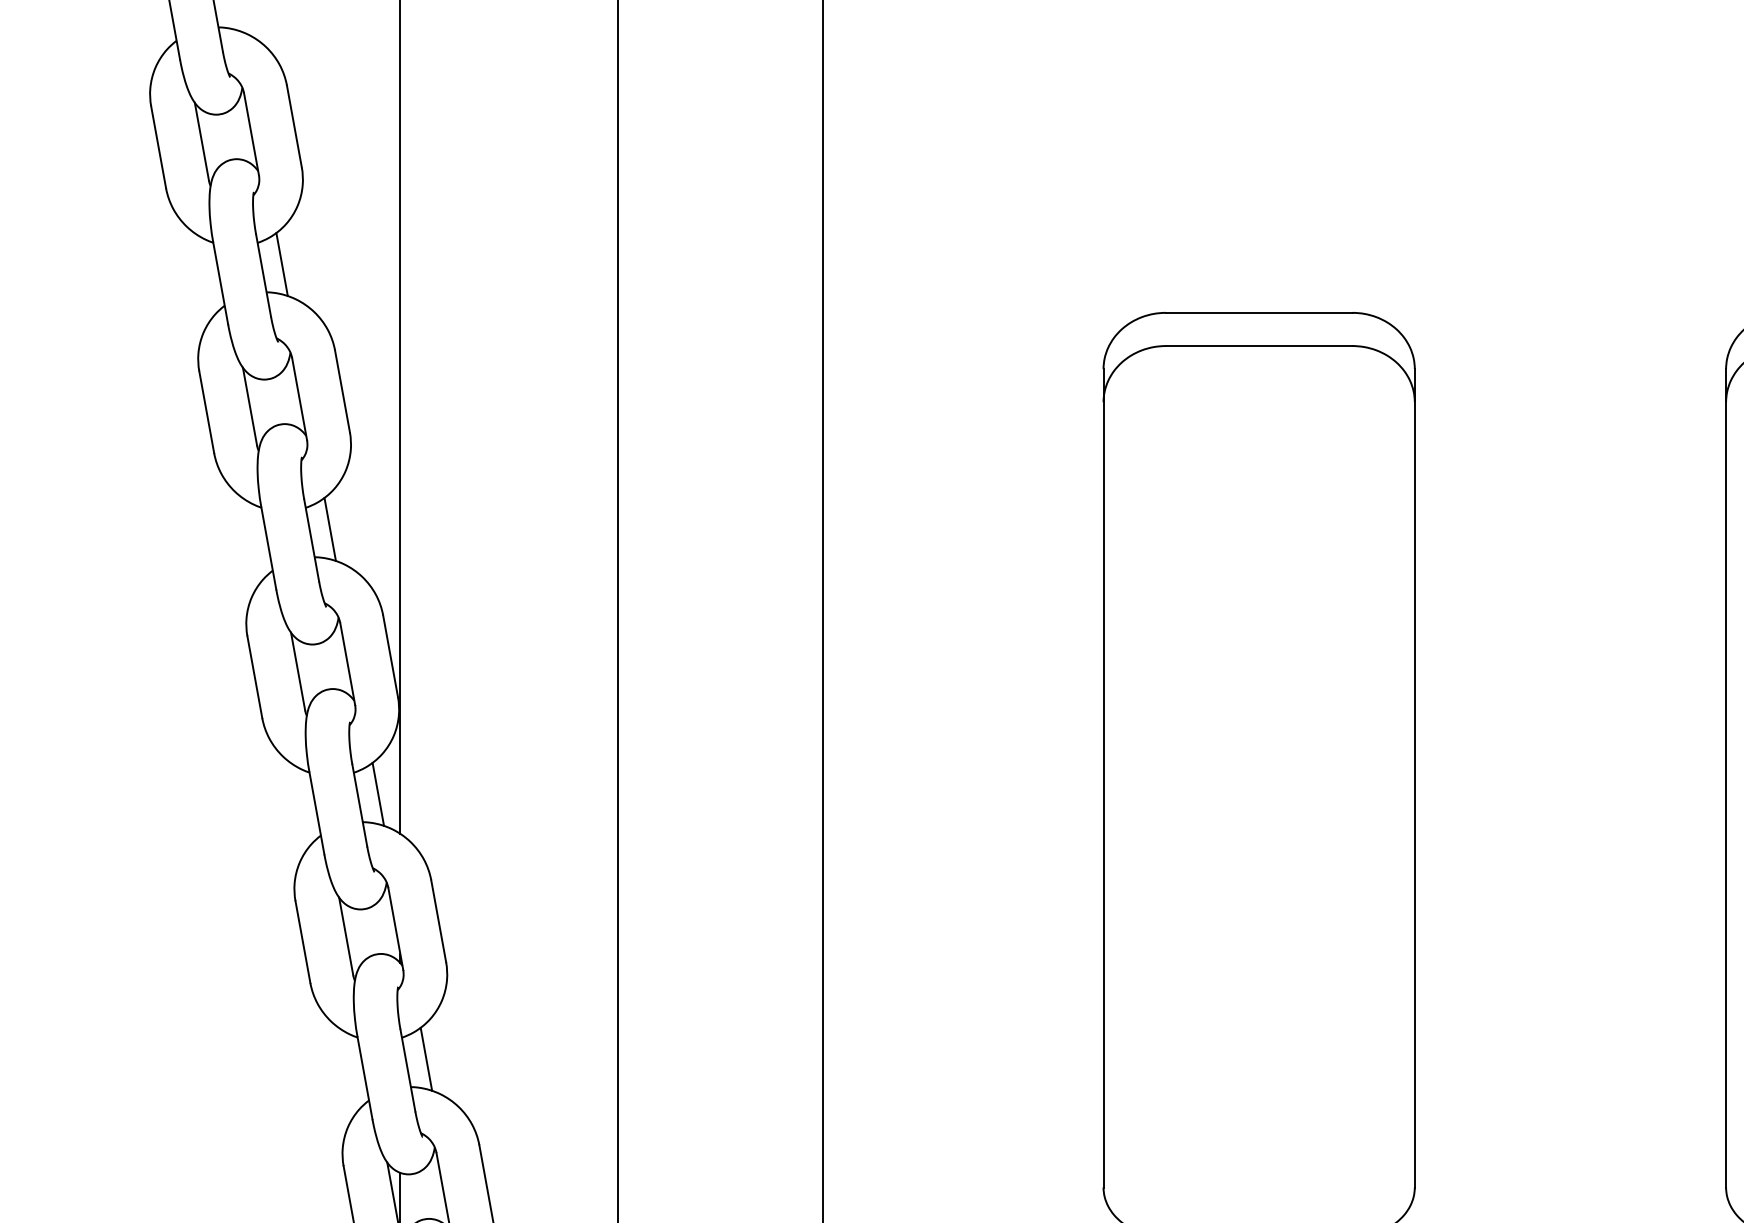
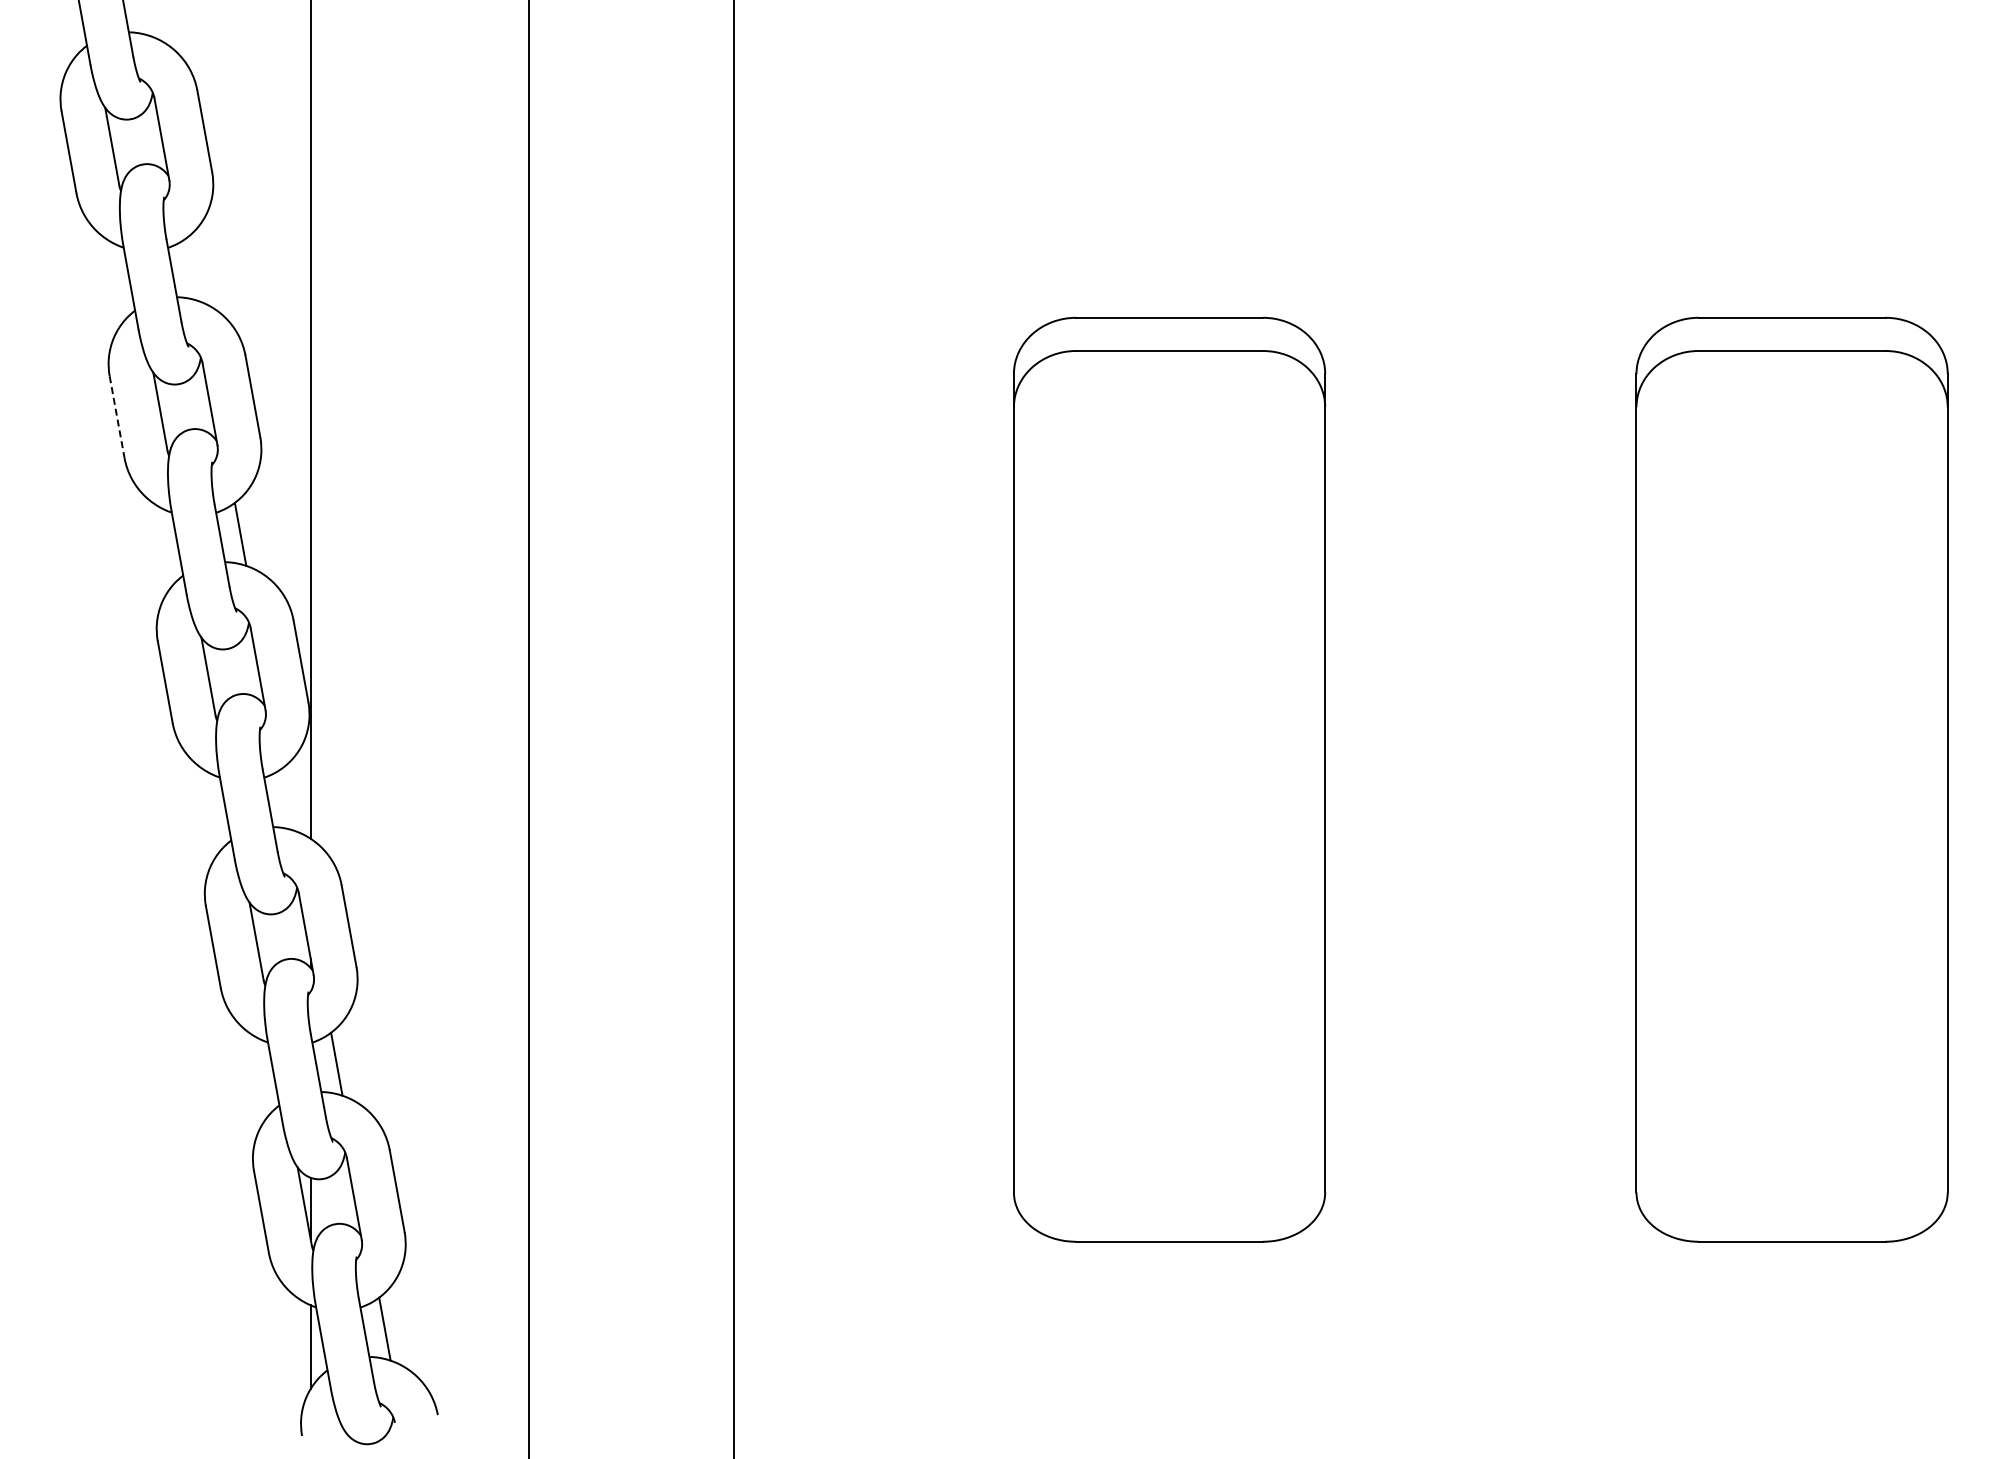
line: (282, 264) -> (192, 269), removed
line: (207, 412) -> (117, 417), solid -> dashed
line: (378, 793) -> (288, 798), removed

